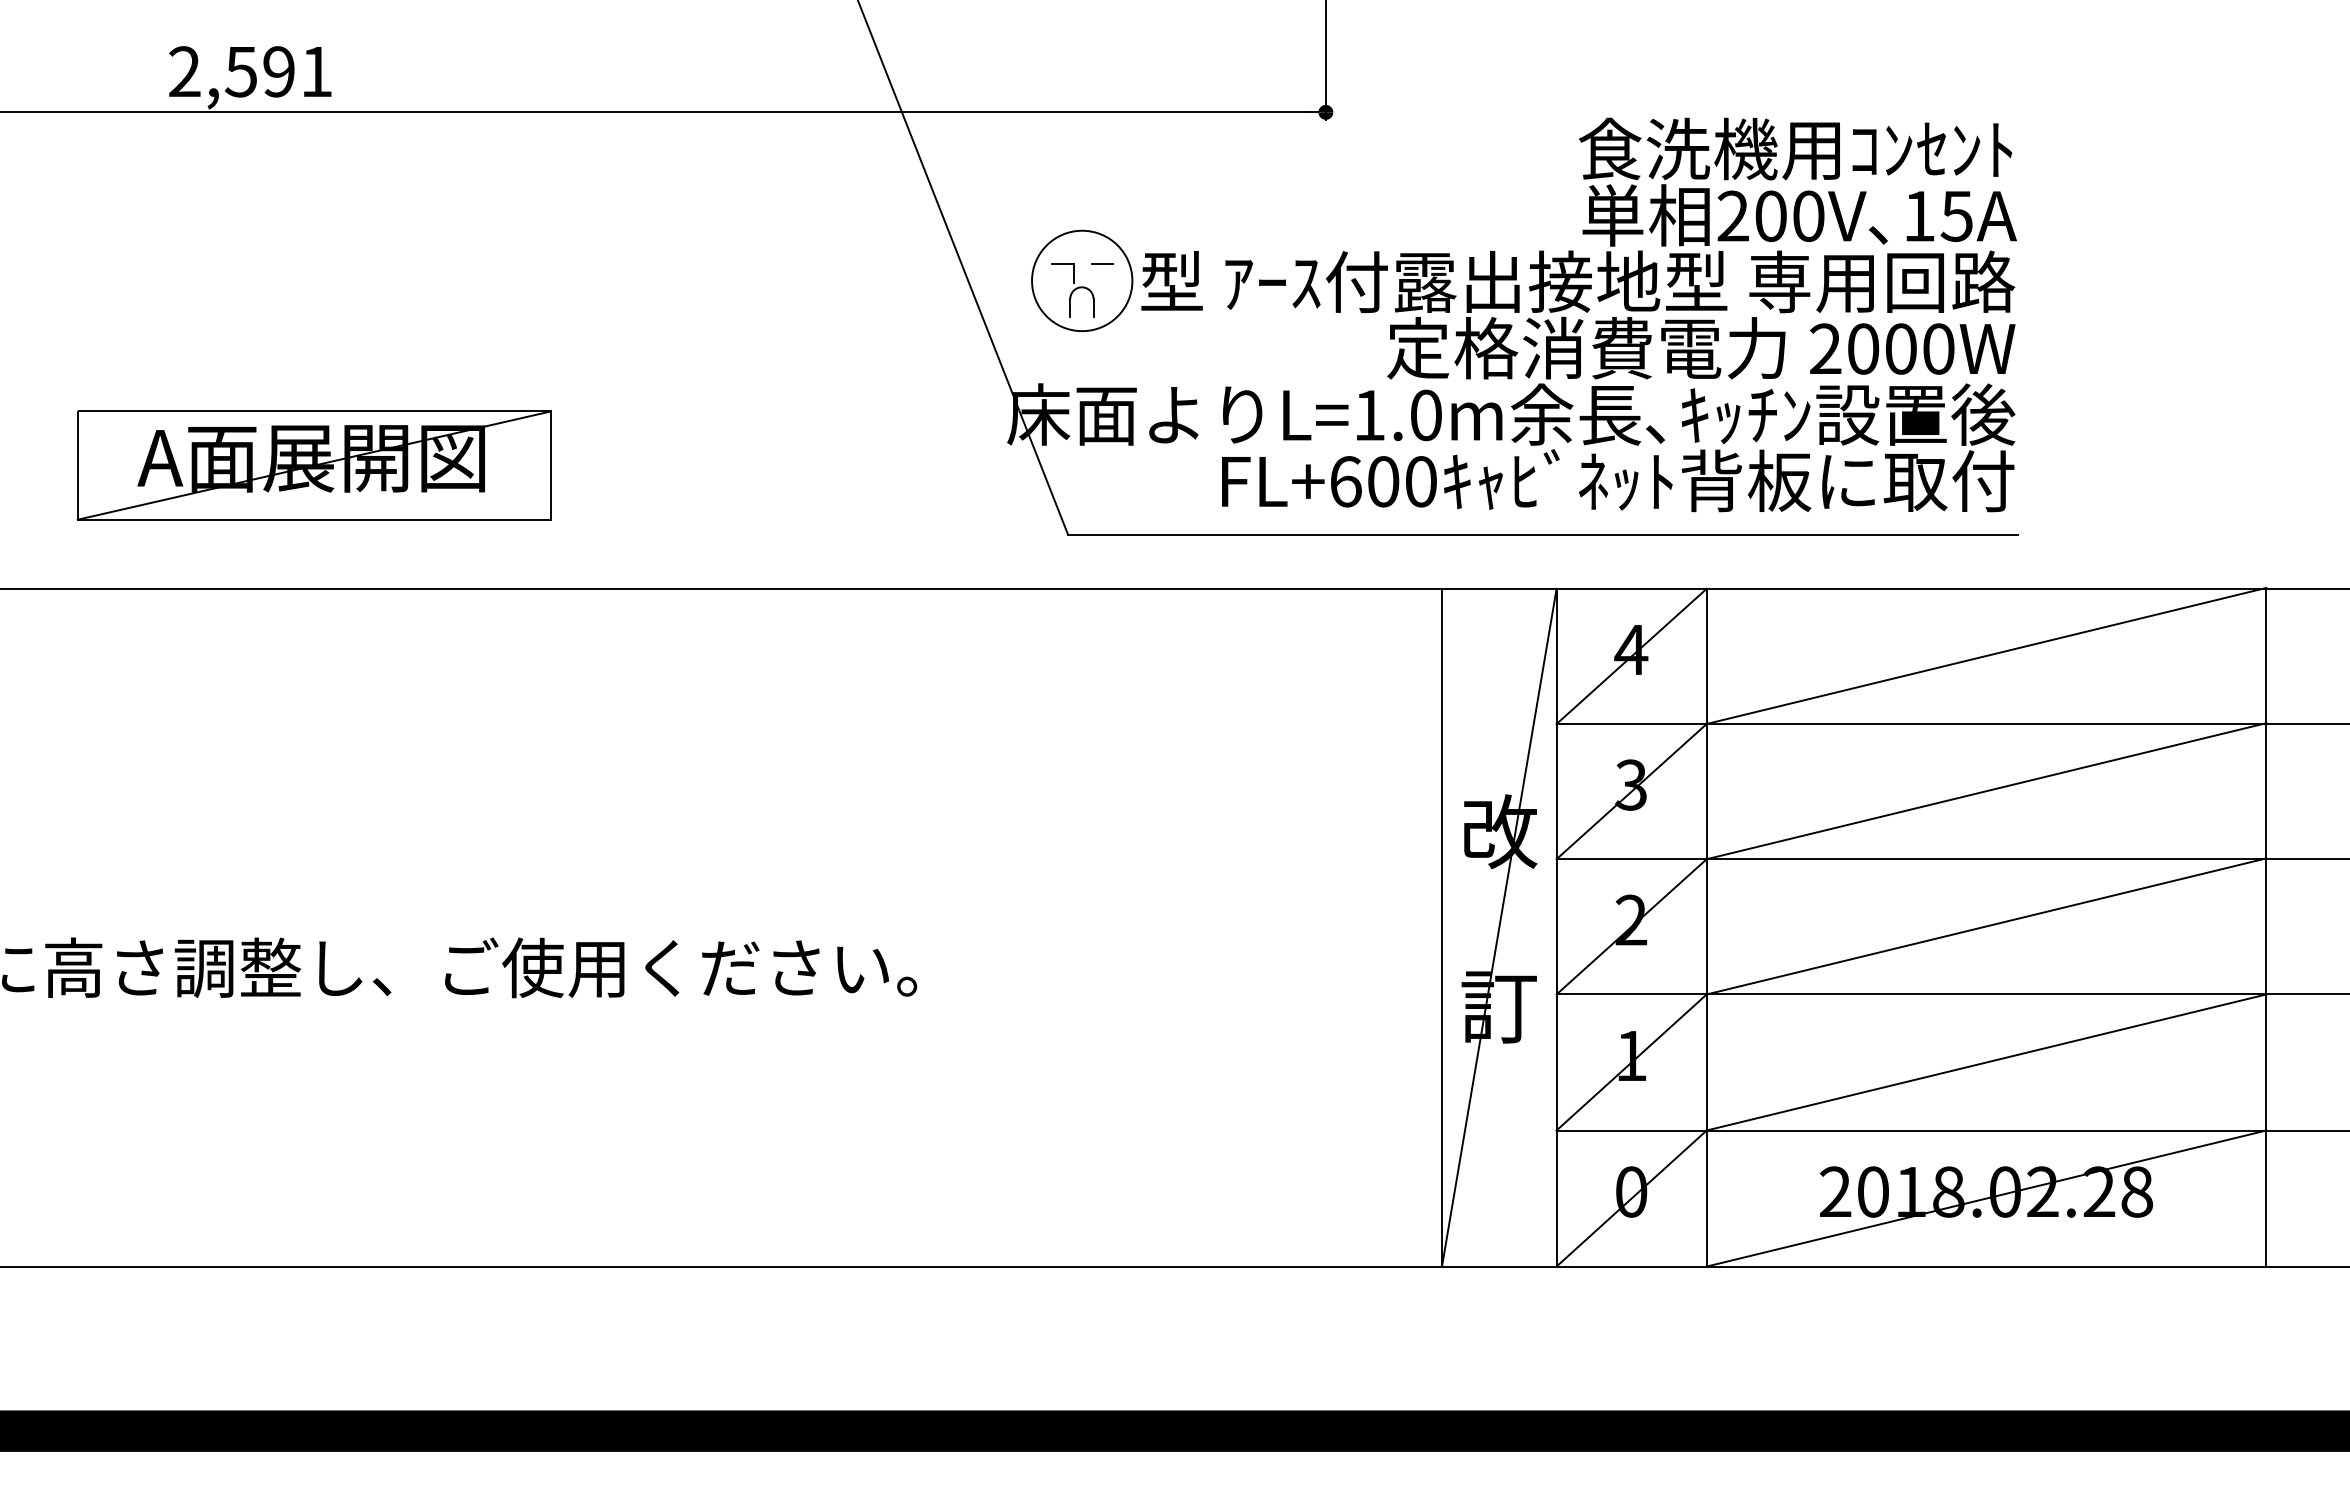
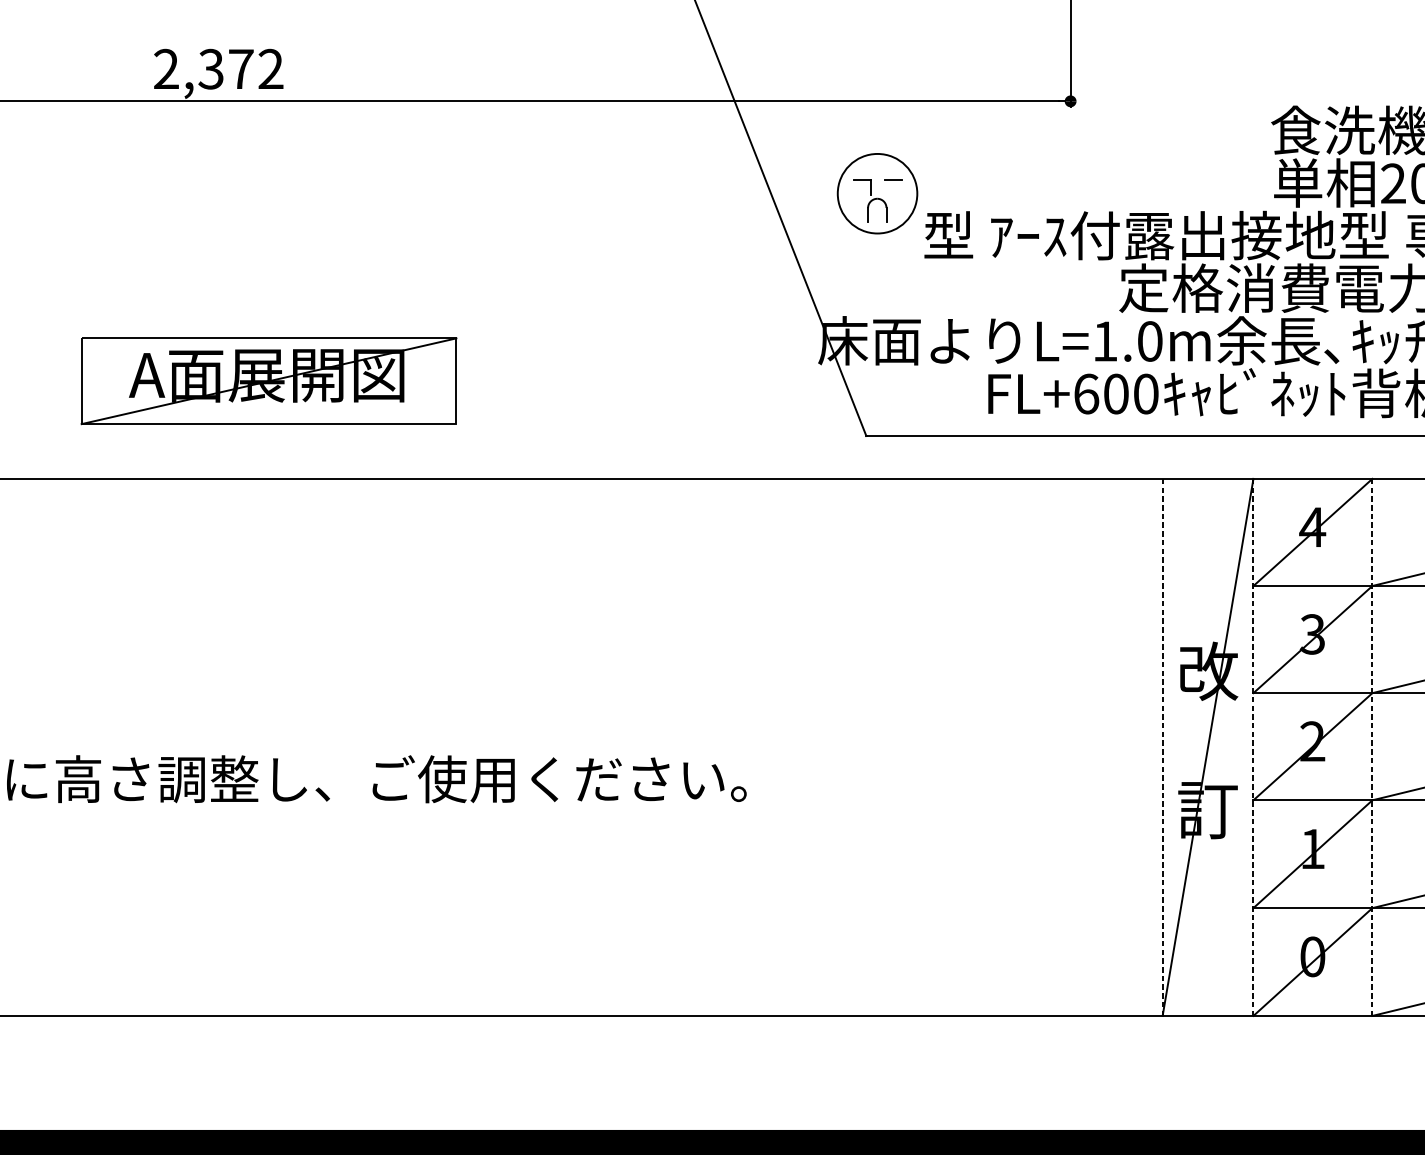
text: (278, 71) -> (240, 68), 2,591 -> 2,372
part: (1082, 280) -> (877, 193), moved
line: (1442, 927) -> (1163, 747), solid -> dashed
line: (1556, 927) -> (1253, 747), solid -> dashed
line: (1706, 927) -> (1372, 747), solid -> dashed

